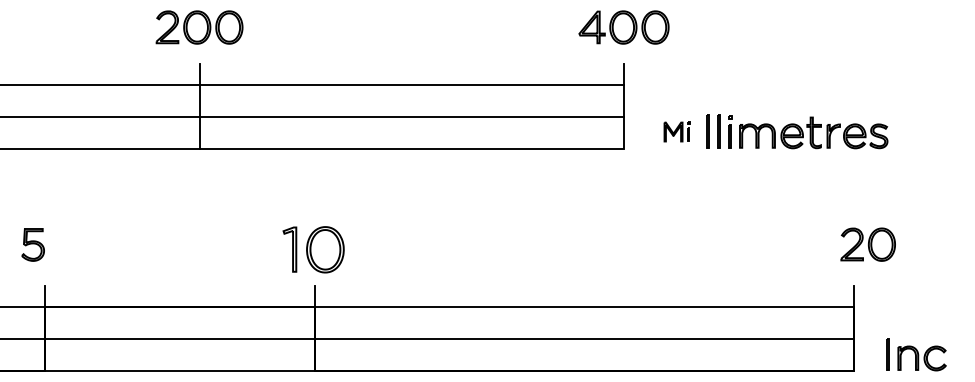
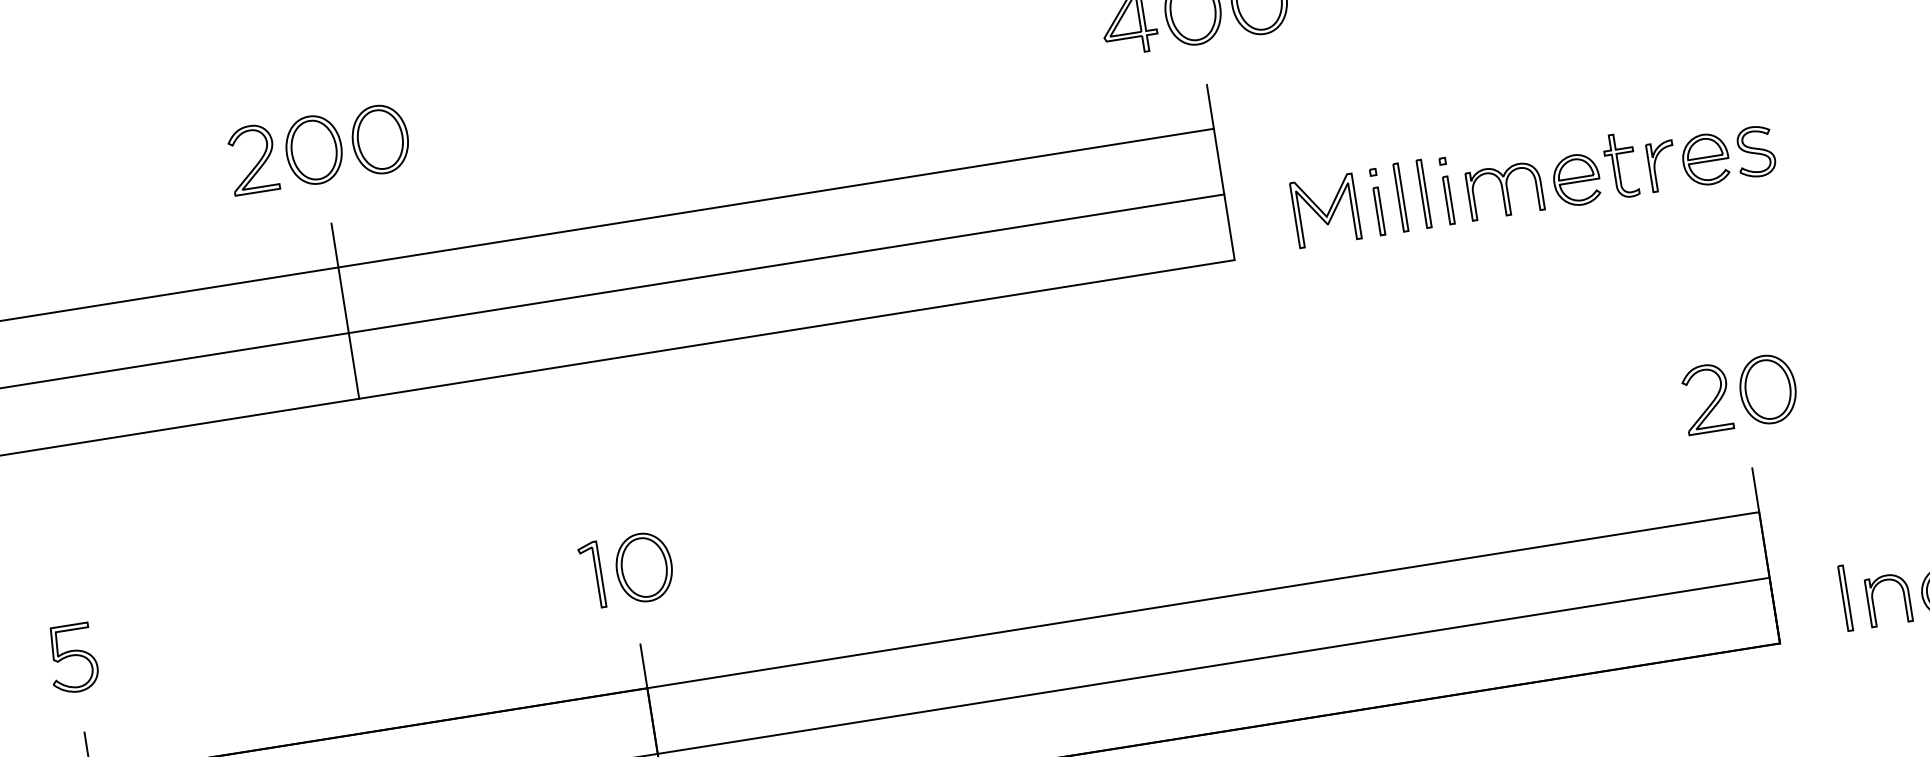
part: (676, 131) -> (1336, 207), size x1.67
part: (32, 244) -> (71, 657), moved
part: (867, 244) -> (1738, 393), moved
part: (313, 249) -> (626, 569), size x0.71

